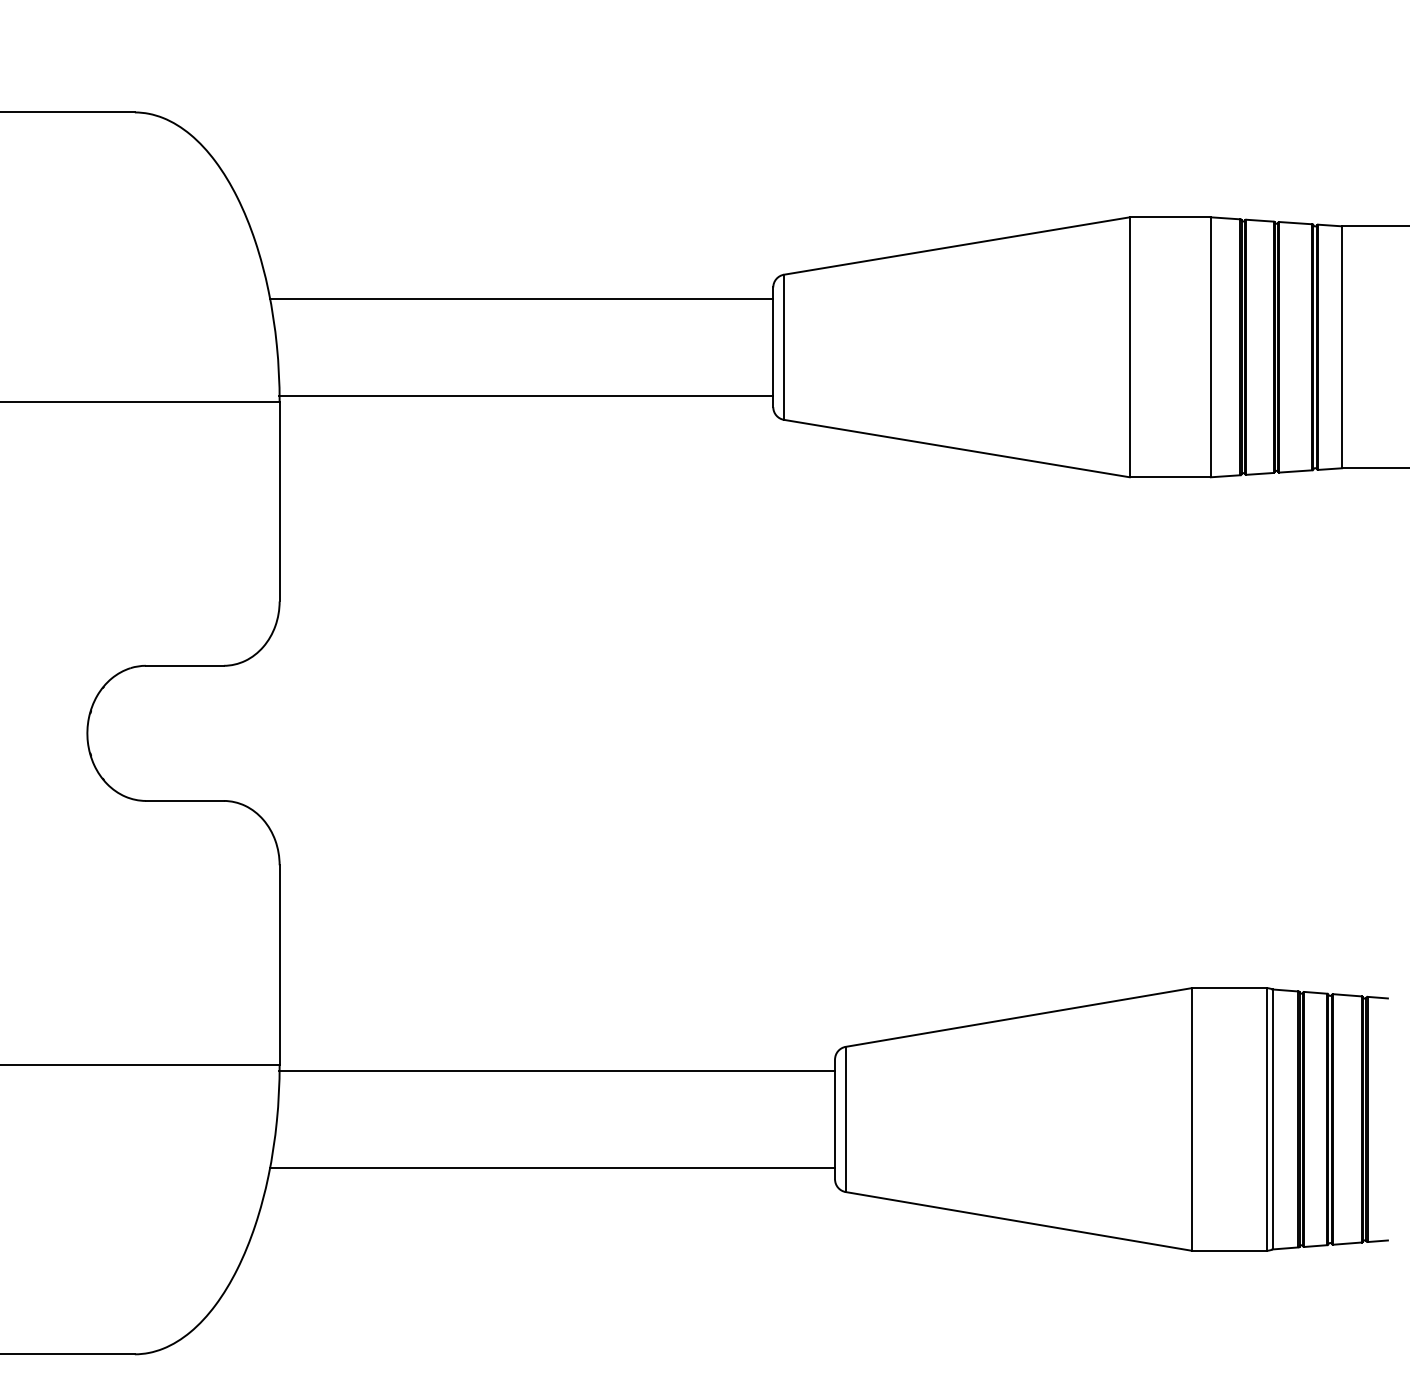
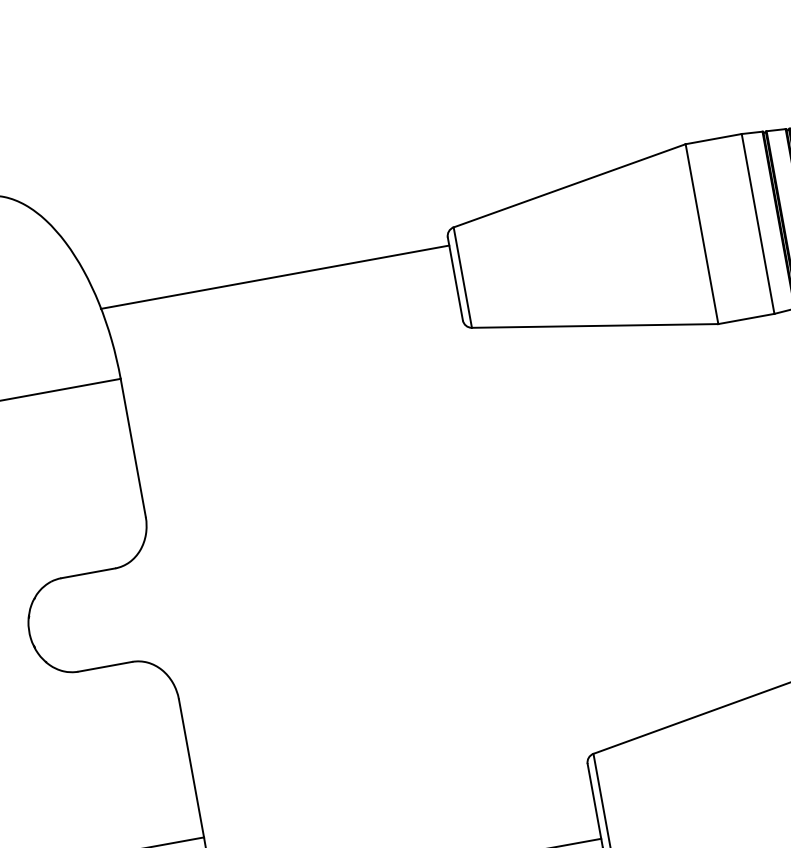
line: (526, 395) -> (290, 343), removed
line: (557, 1071) -> (397, 807), removed

